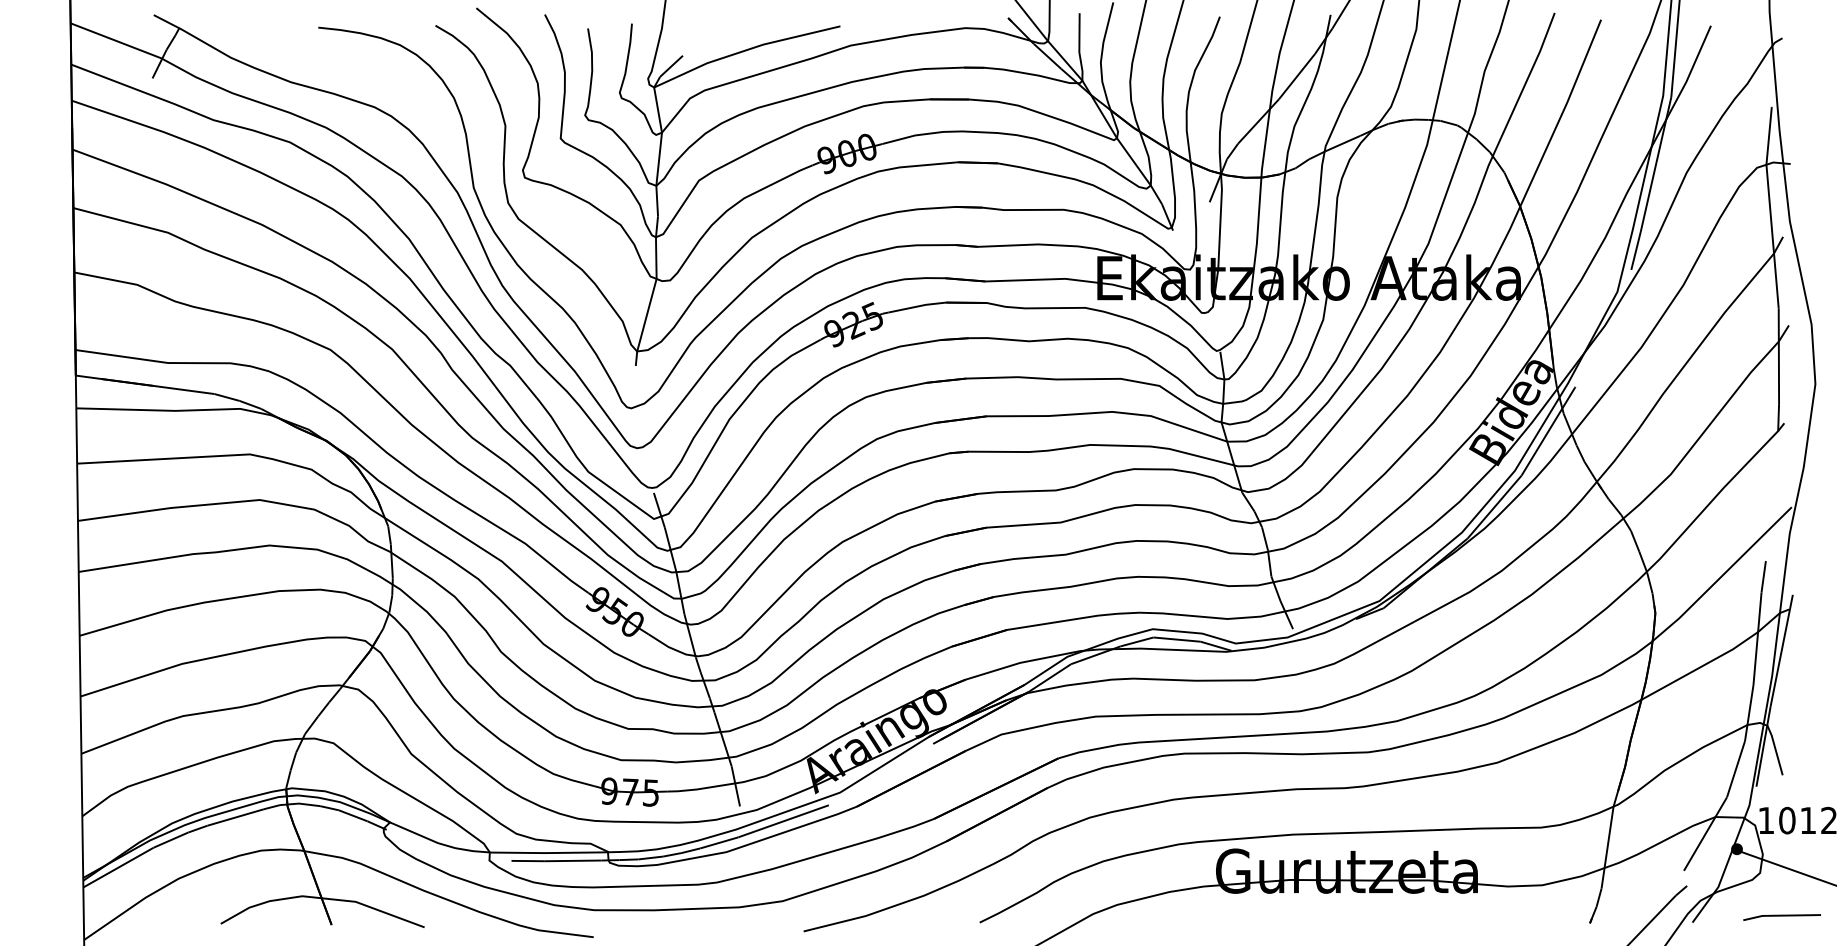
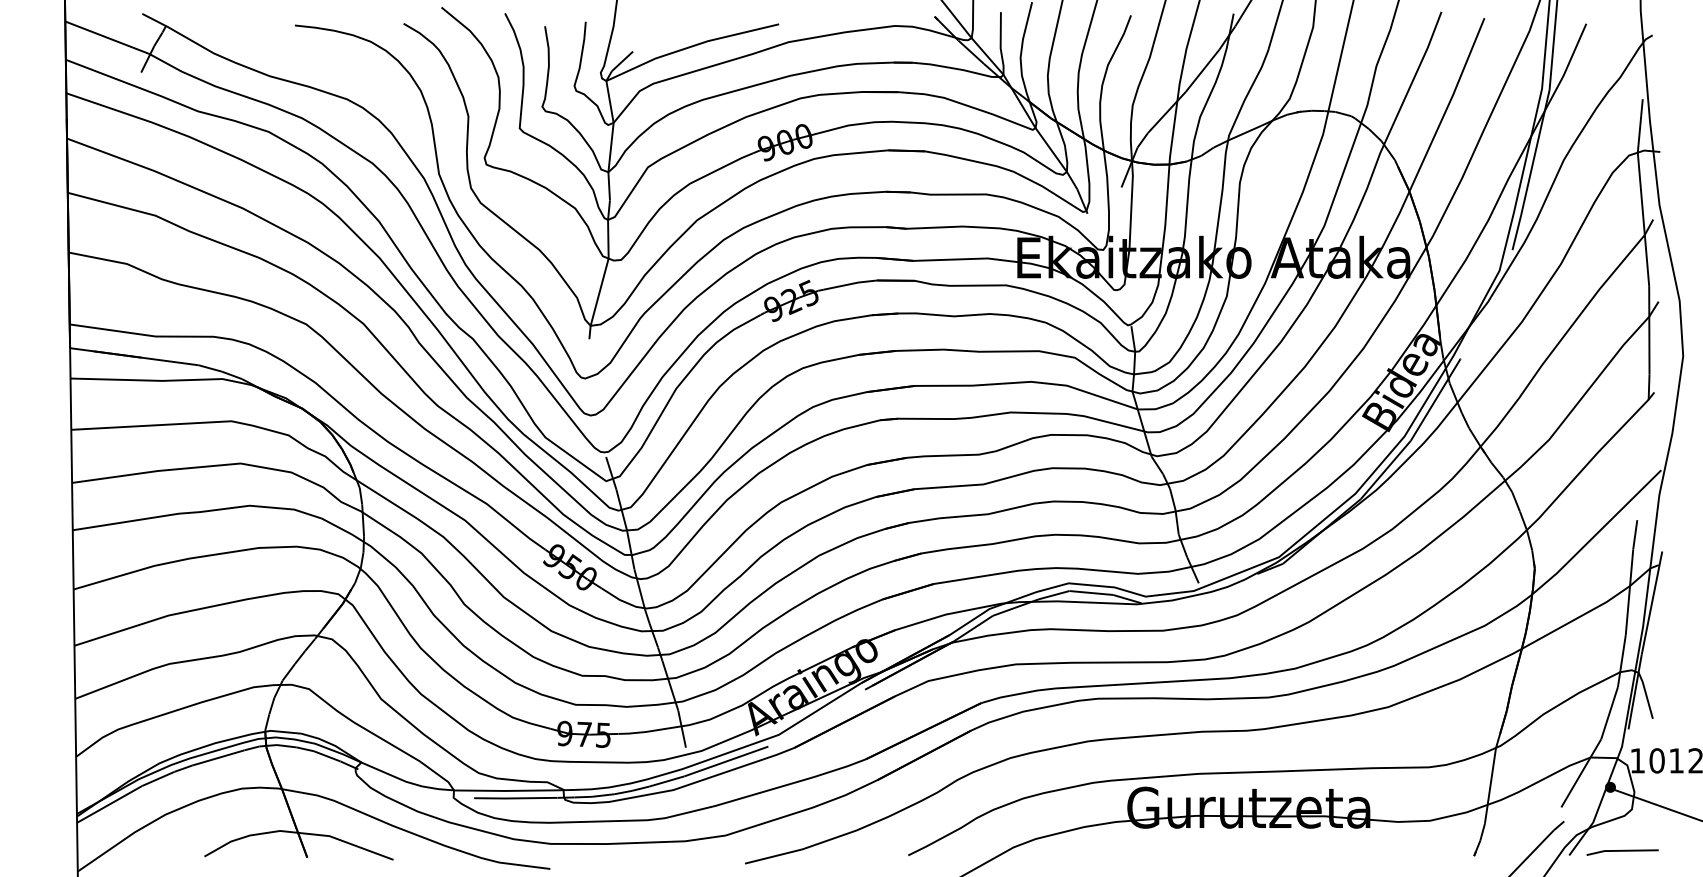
line: (1781, 916) -> (1622, 851), moved

